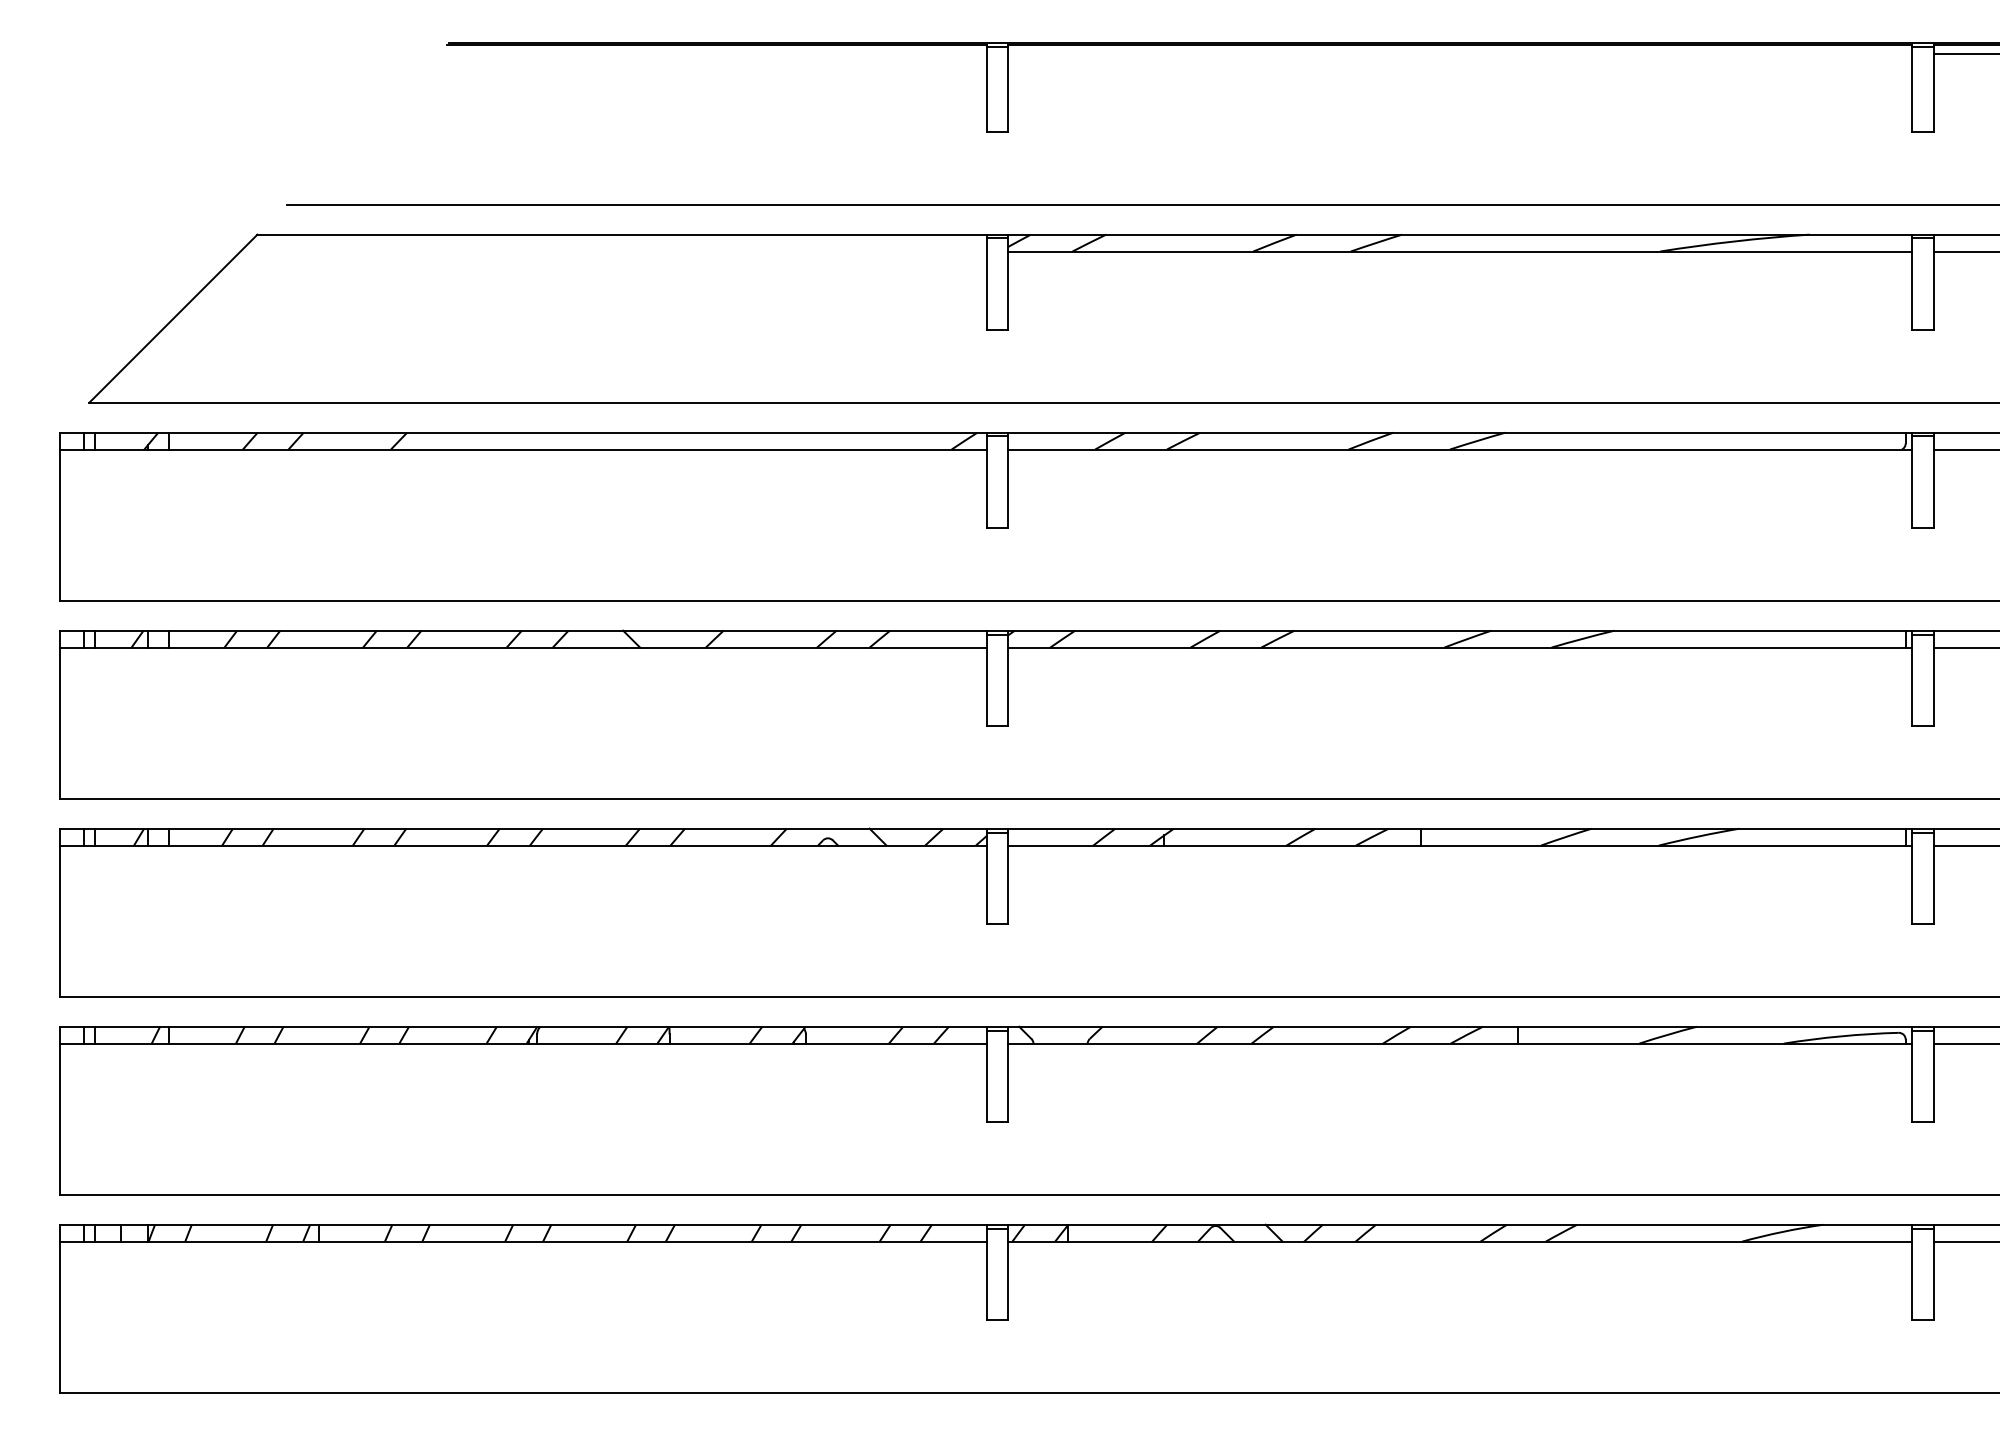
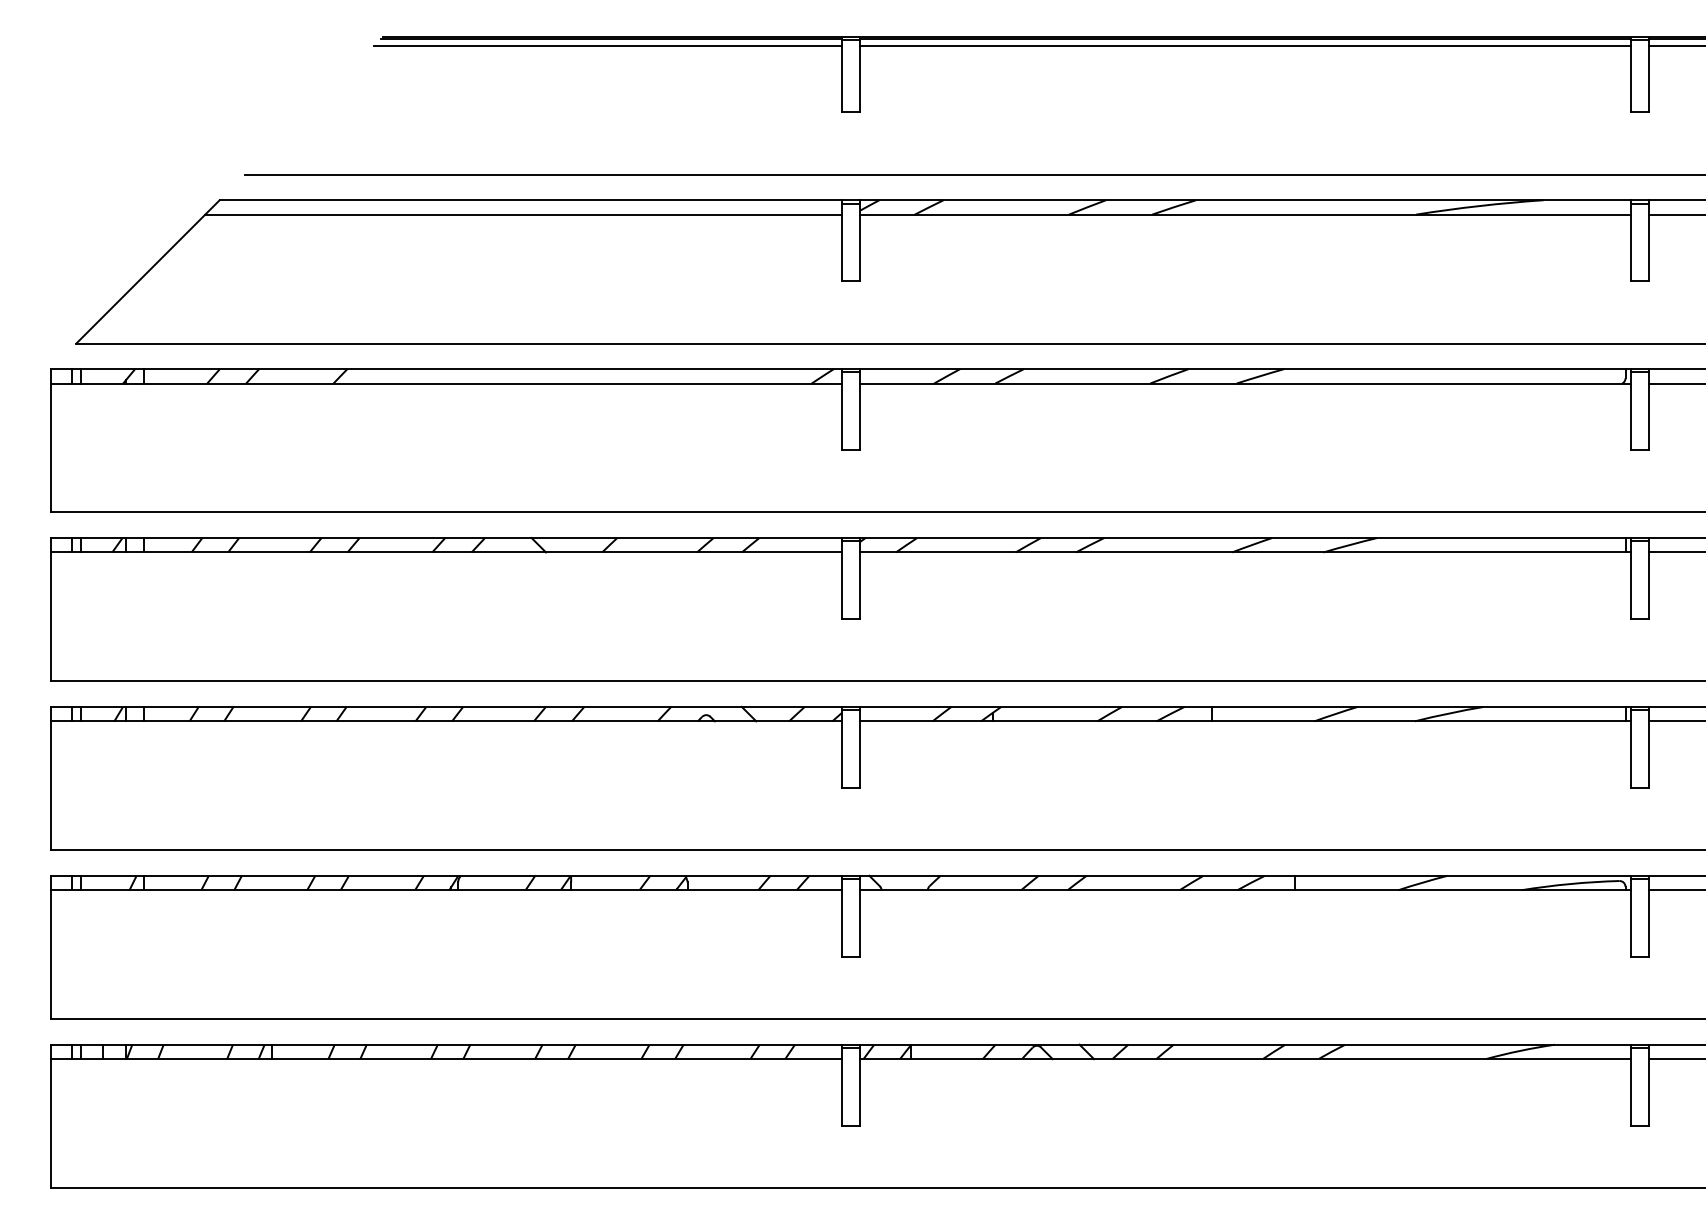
line: (712, 53) -> (607, 45), added
line: (1460, 53) -> (1245, 45), added
line: (613, 251) -> (523, 214), added

